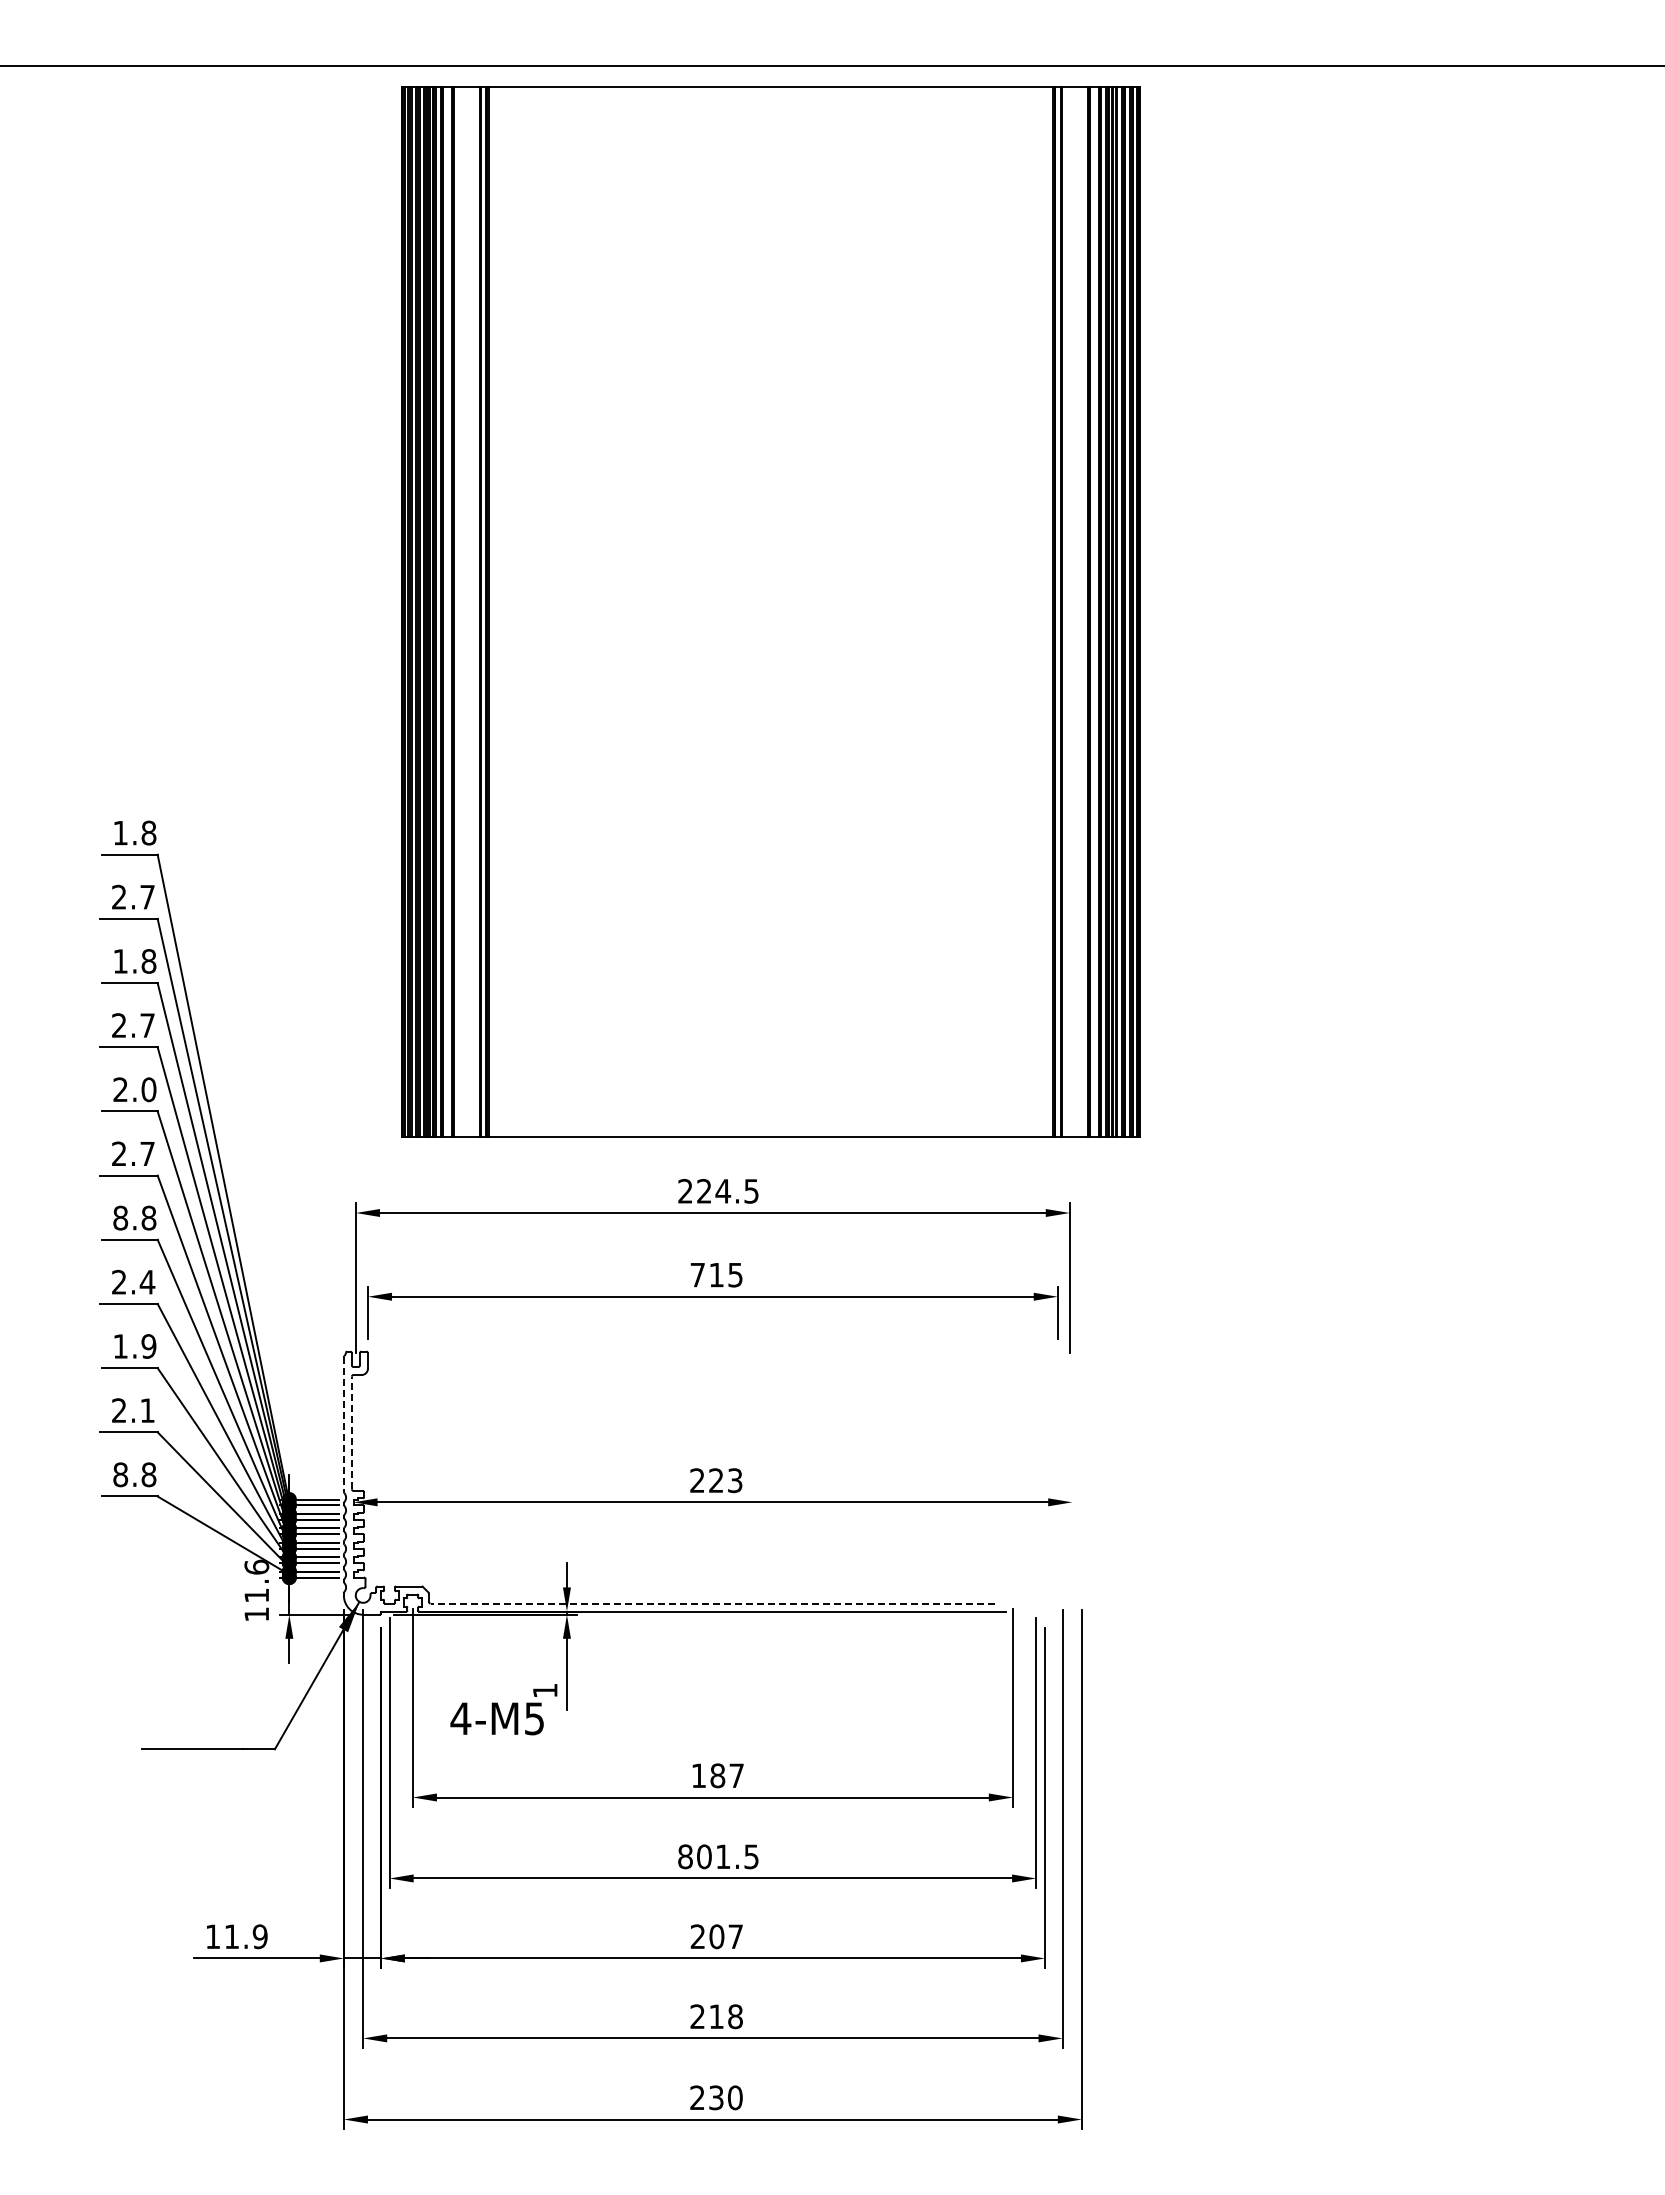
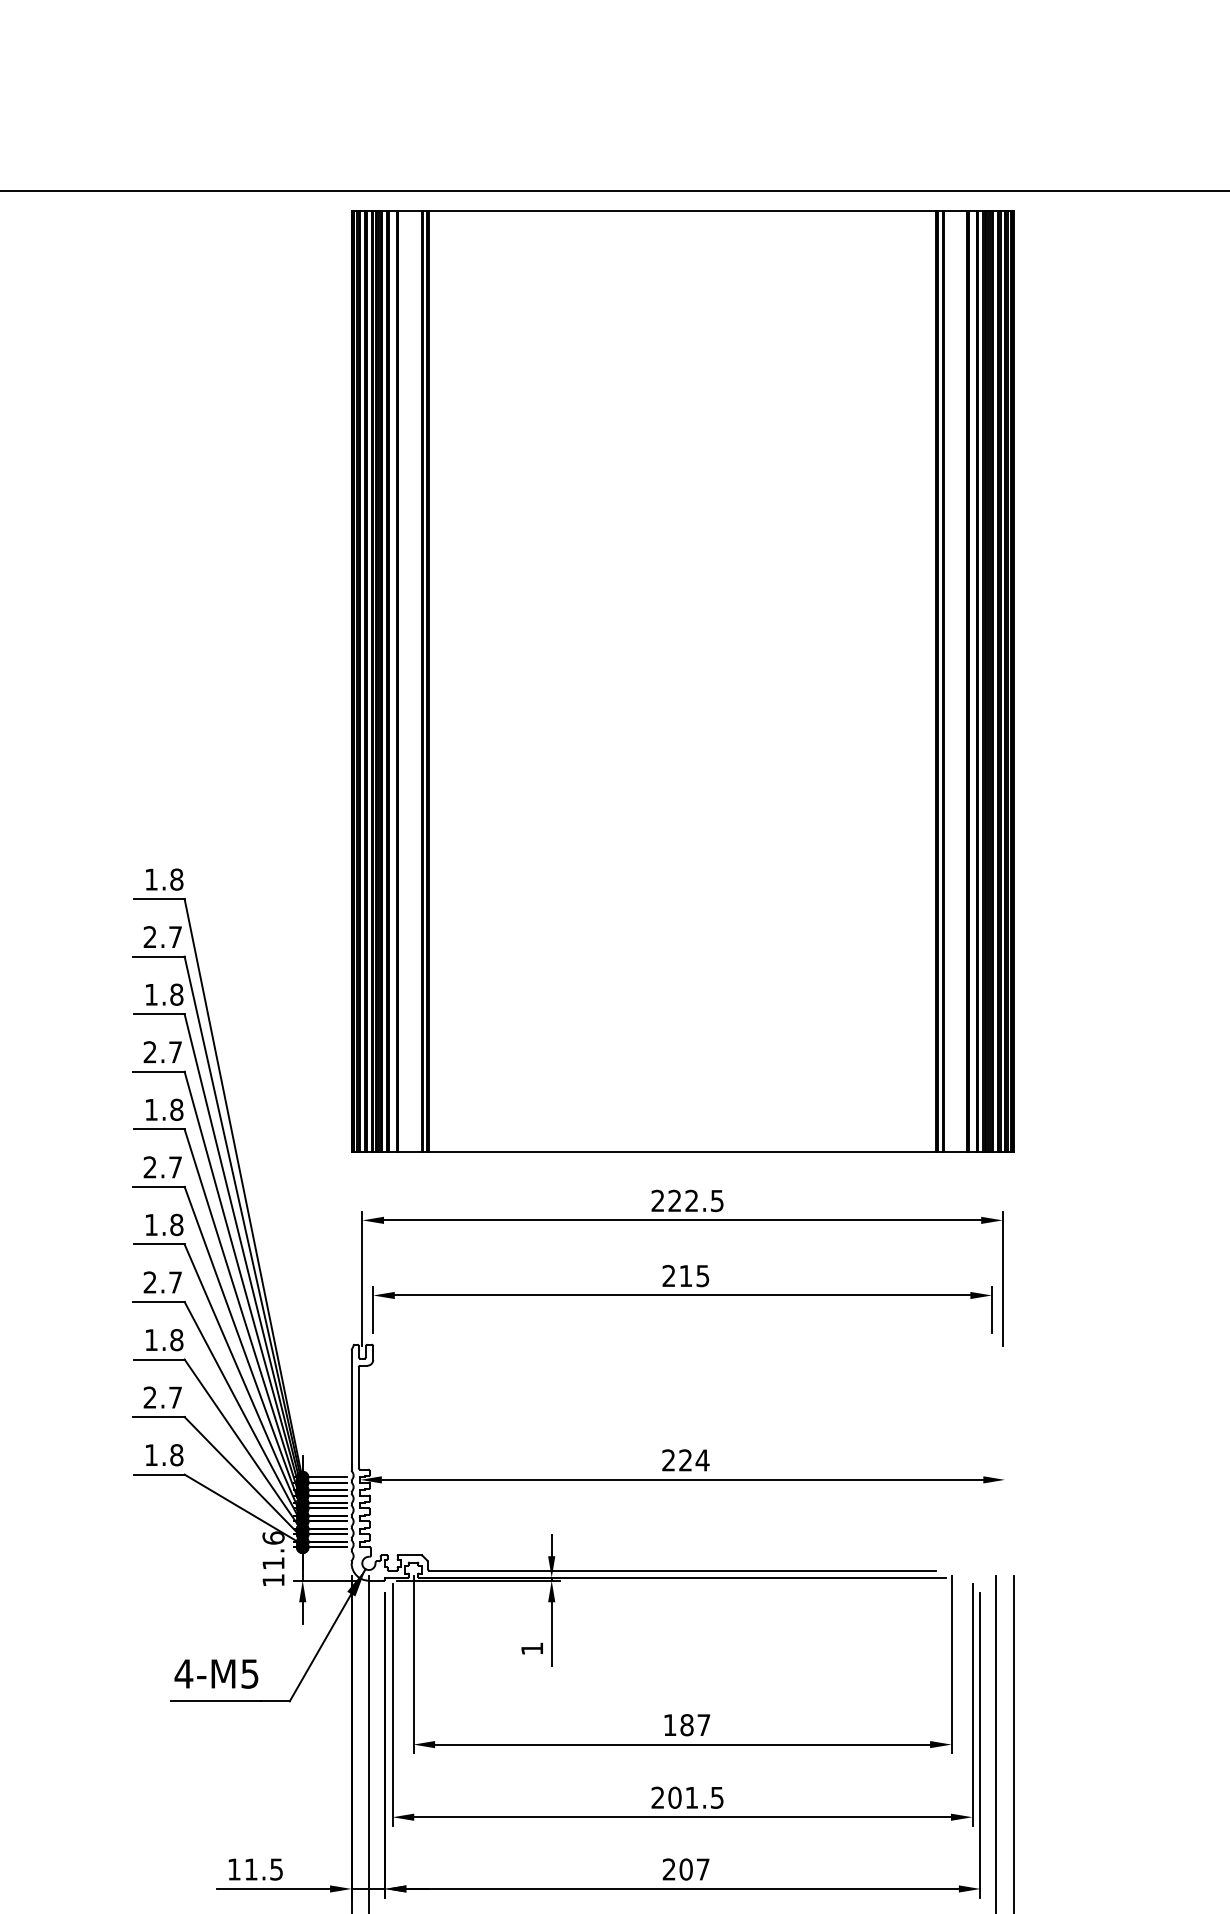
part: (770, 611) -> (682, 680), moved
text: (134, 1089) -> (163, 1109), 2.0 -> 1.8
text: (723, 1190) -> (692, 1200), 224.5 -> 222.5
text: (120, 1217) -> (151, 1224), 8.8 -> 1.8
text: (697, 1274) -> (668, 1275), 715 -> 215
text: (147, 1282) -> (175, 1282), 2.4 -> 2.7
text: (148, 1346) -> (176, 1340), 1.9 -> 1.8
text: (147, 1410) -> (175, 1397), 2.1 -> 2.7
line: (343, 1425) -> (351, 1410), dashed -> solid
line: (351, 1432) -> (358, 1417), dashed -> solid
text: (120, 1474) -> (151, 1454), 8.8 -> 1.8
text: (735, 1480) -> (702, 1460), 223 -> 224
line: (712, 1603) -> (682, 1570), dashed -> solid
text: (496, 1718) -> (215, 1673), moved
text: (685, 1856) -> (658, 1797), 801.5 -> 201.5
text: (259, 1936) -> (275, 1869), 11.9 -> 11.5

